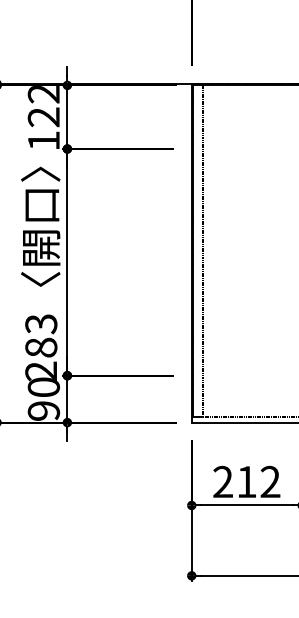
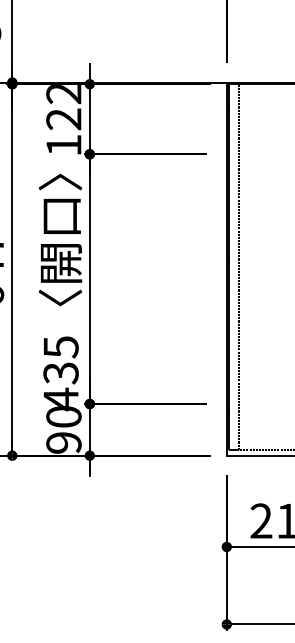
text: (41, 348) -> (61, 374), 283 -> 435

